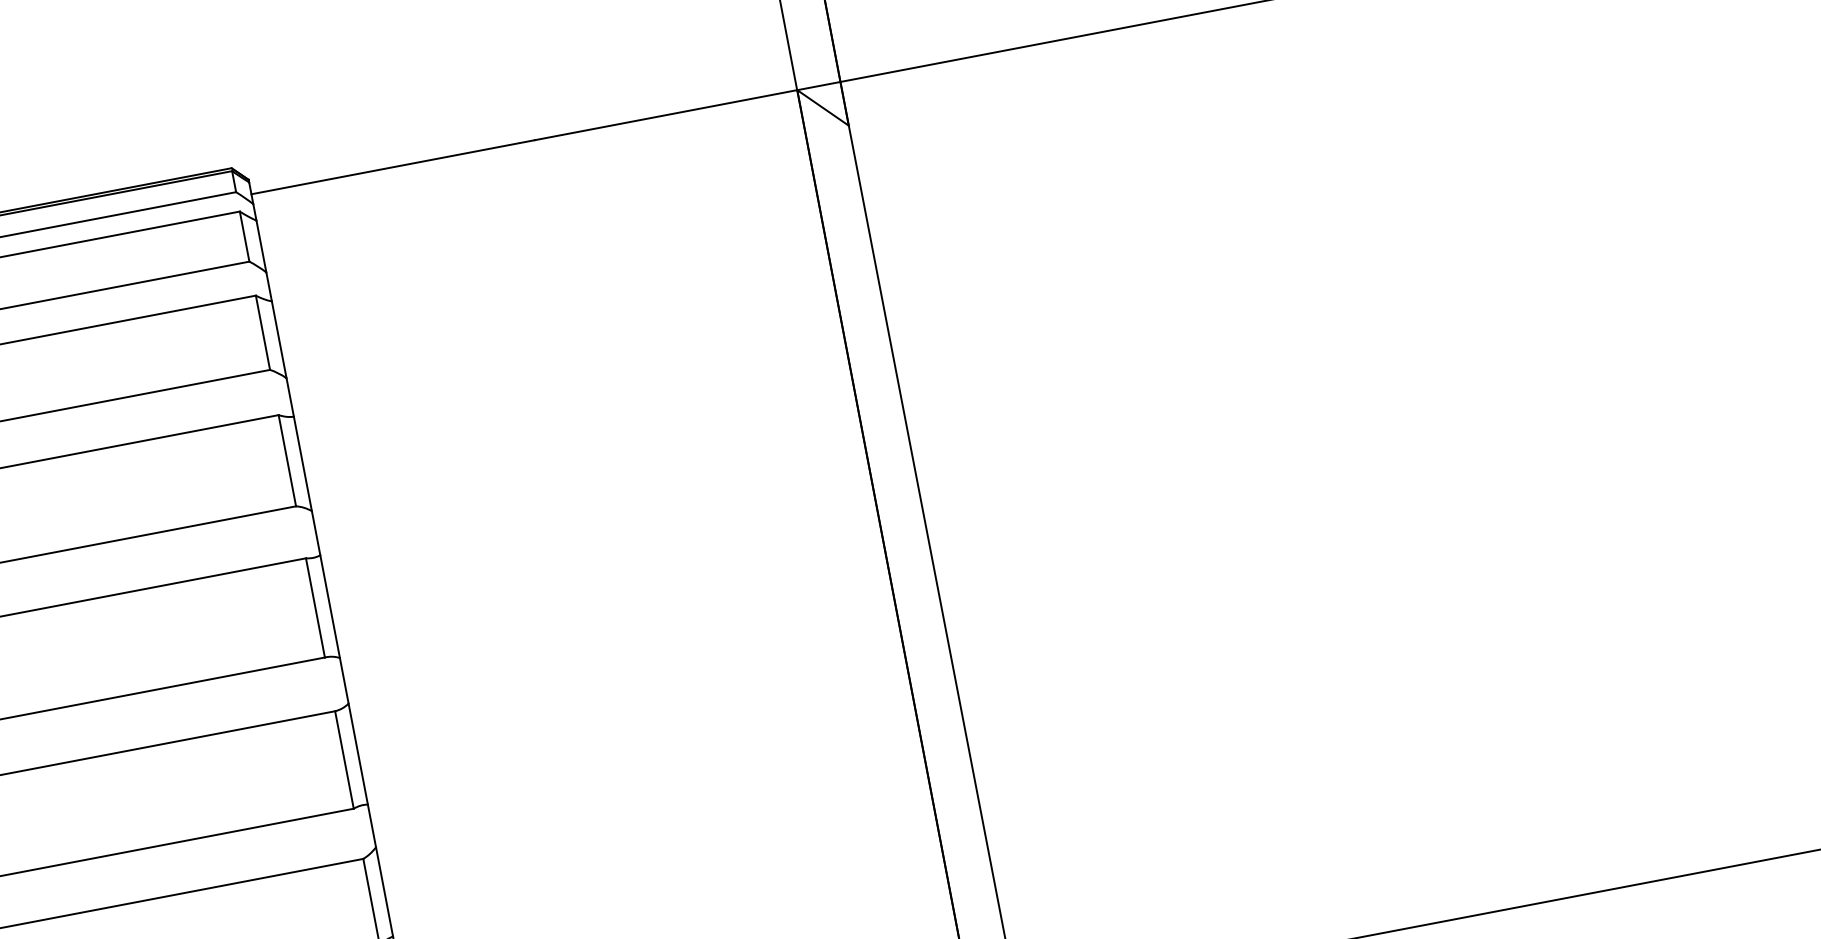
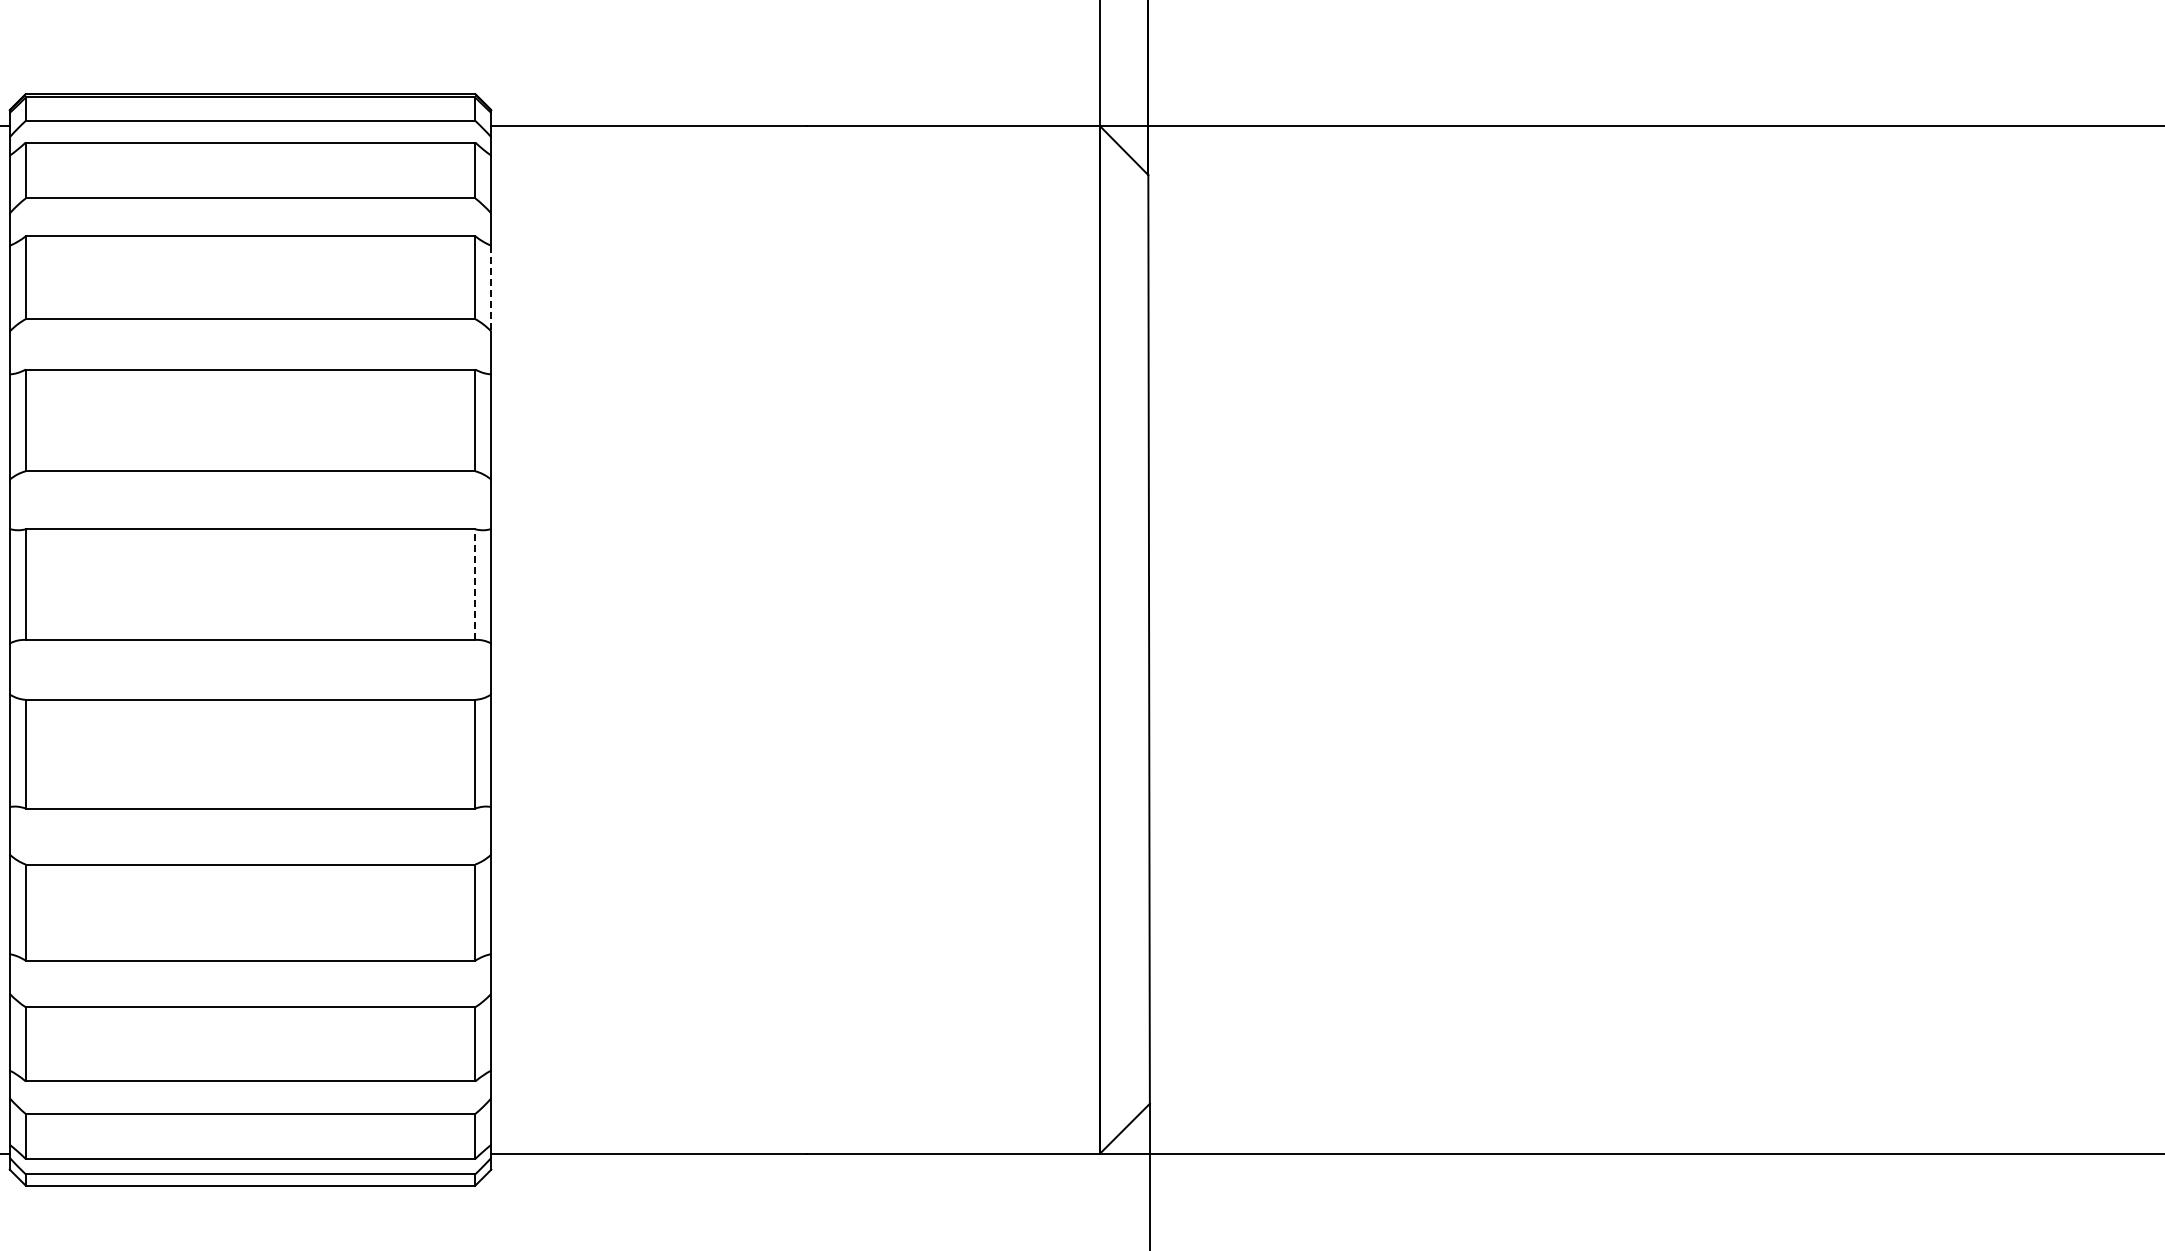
line: (279, 339) -> (491, 288), solid -> dashed
line: (315, 607) -> (475, 584), solid -> dashed

